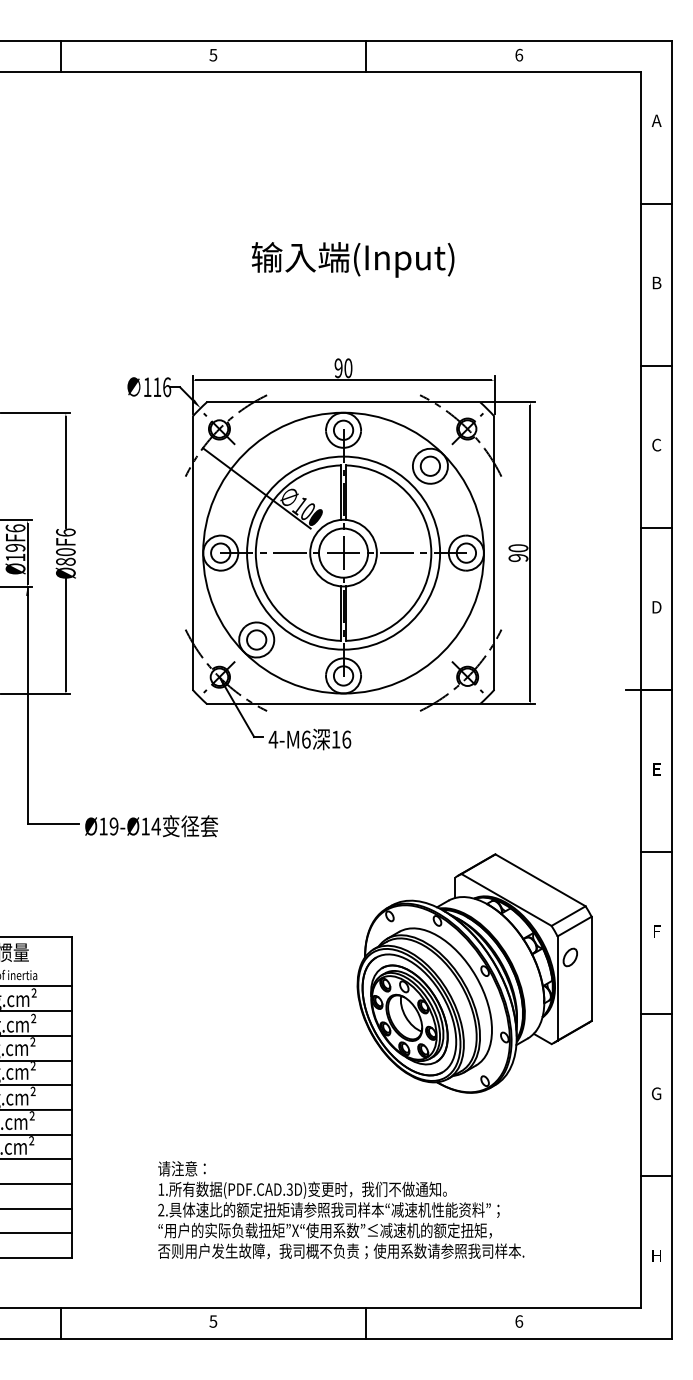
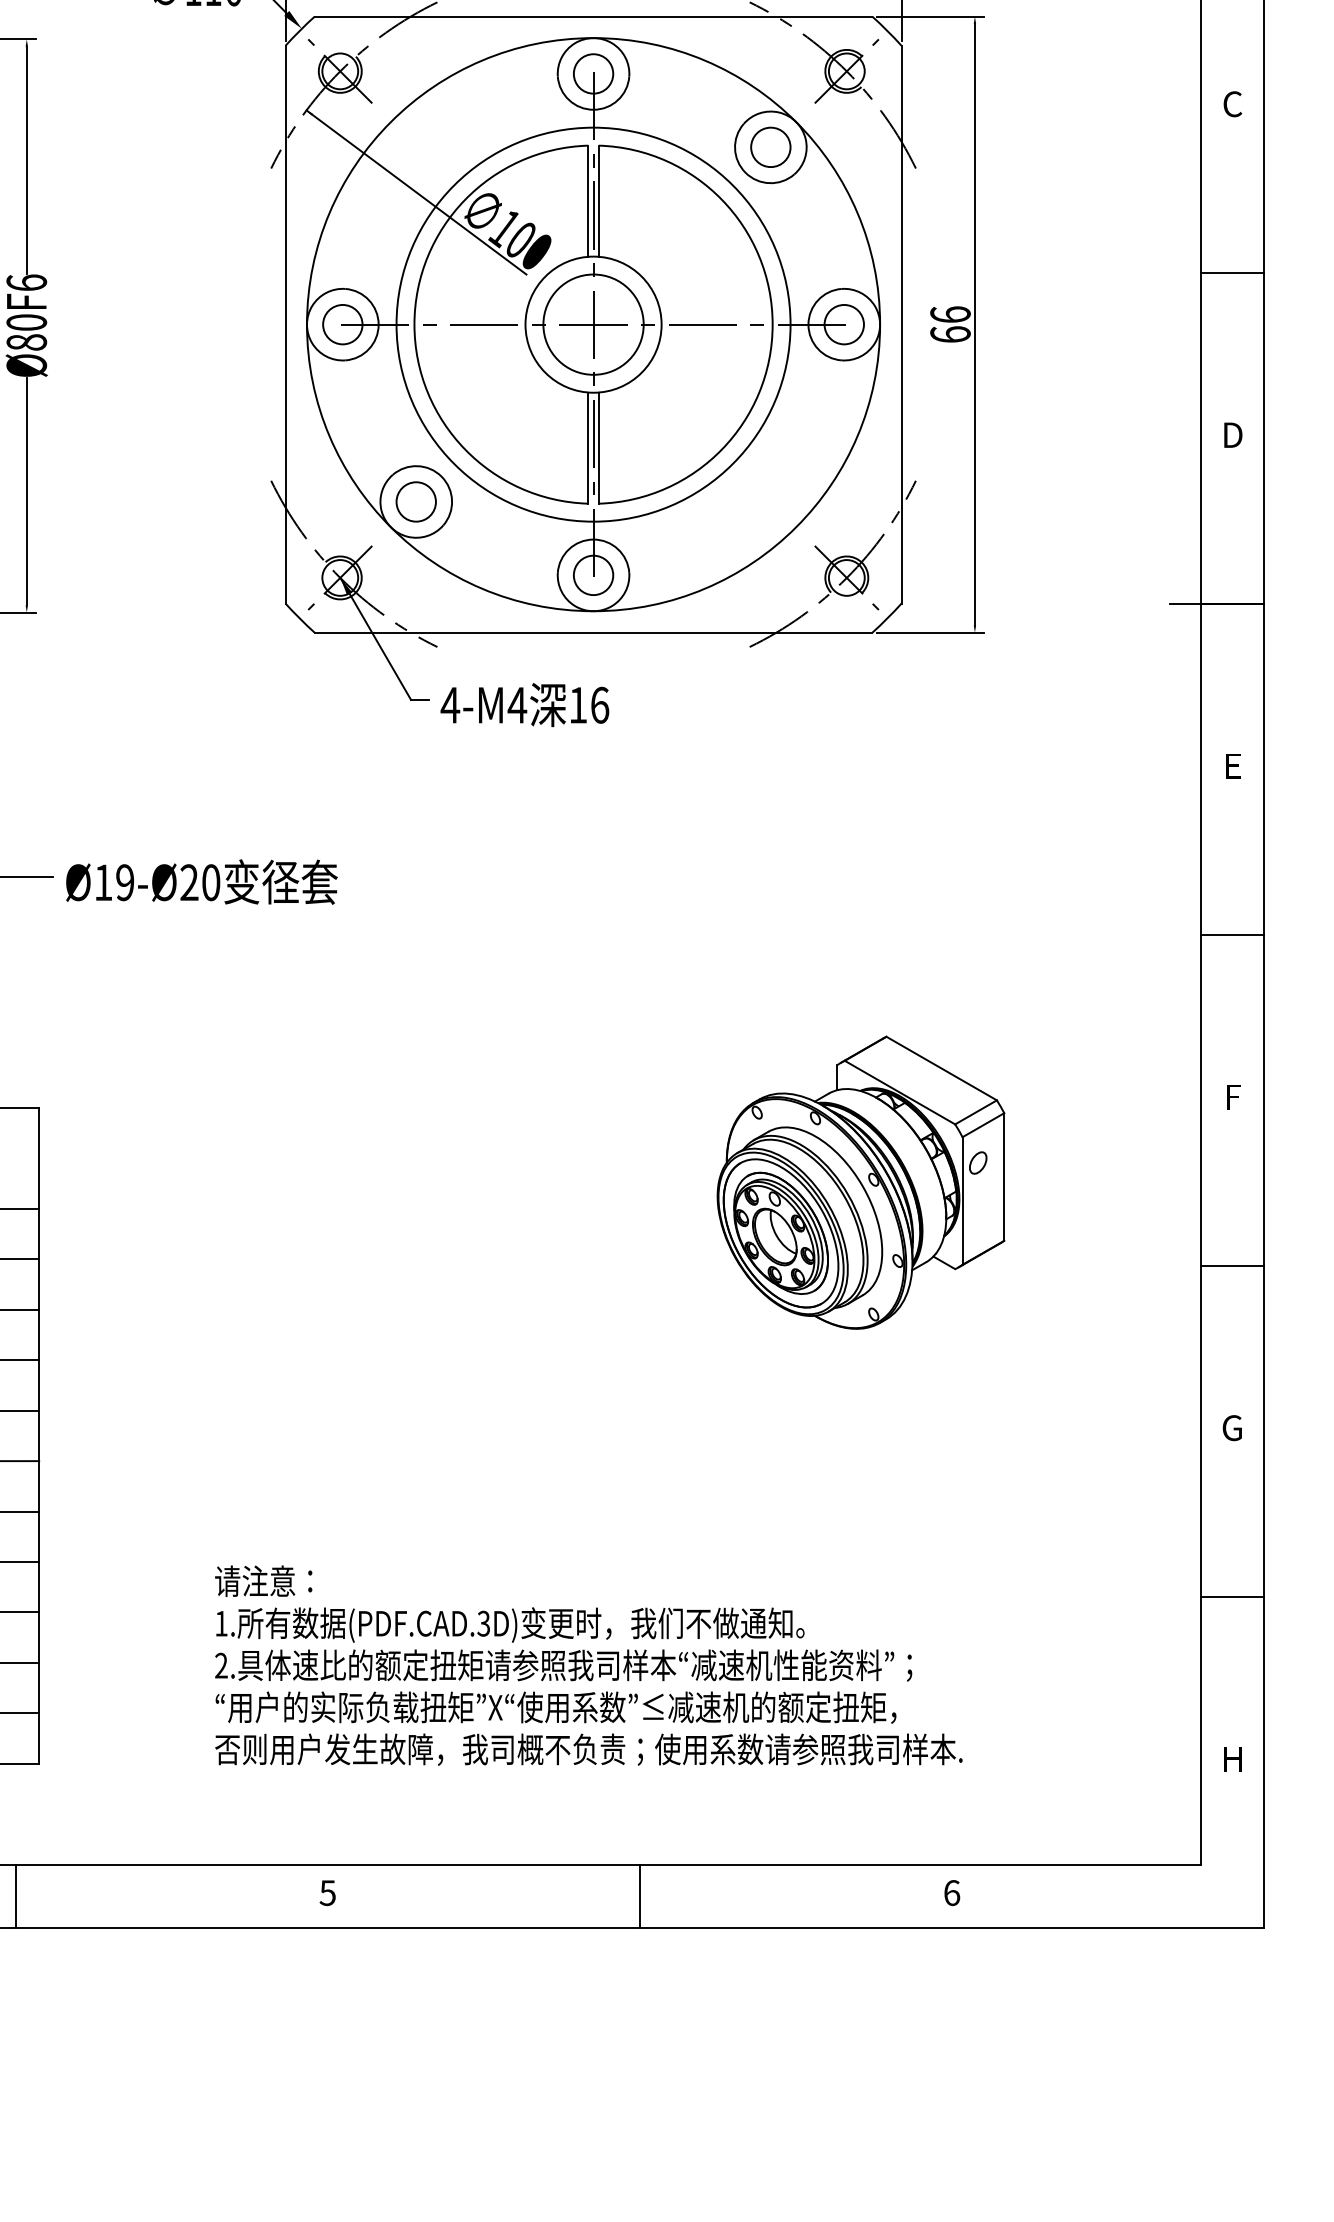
text: (518, 553) -> (950, 325), 90 -> 66
text: (305, 739) -> (515, 705), 4-M6 -> 4-M4
text: (150, 826) -> (199, 882), 14 -> 20
part: (474, 973) -> (860, 1182), size x0.6

